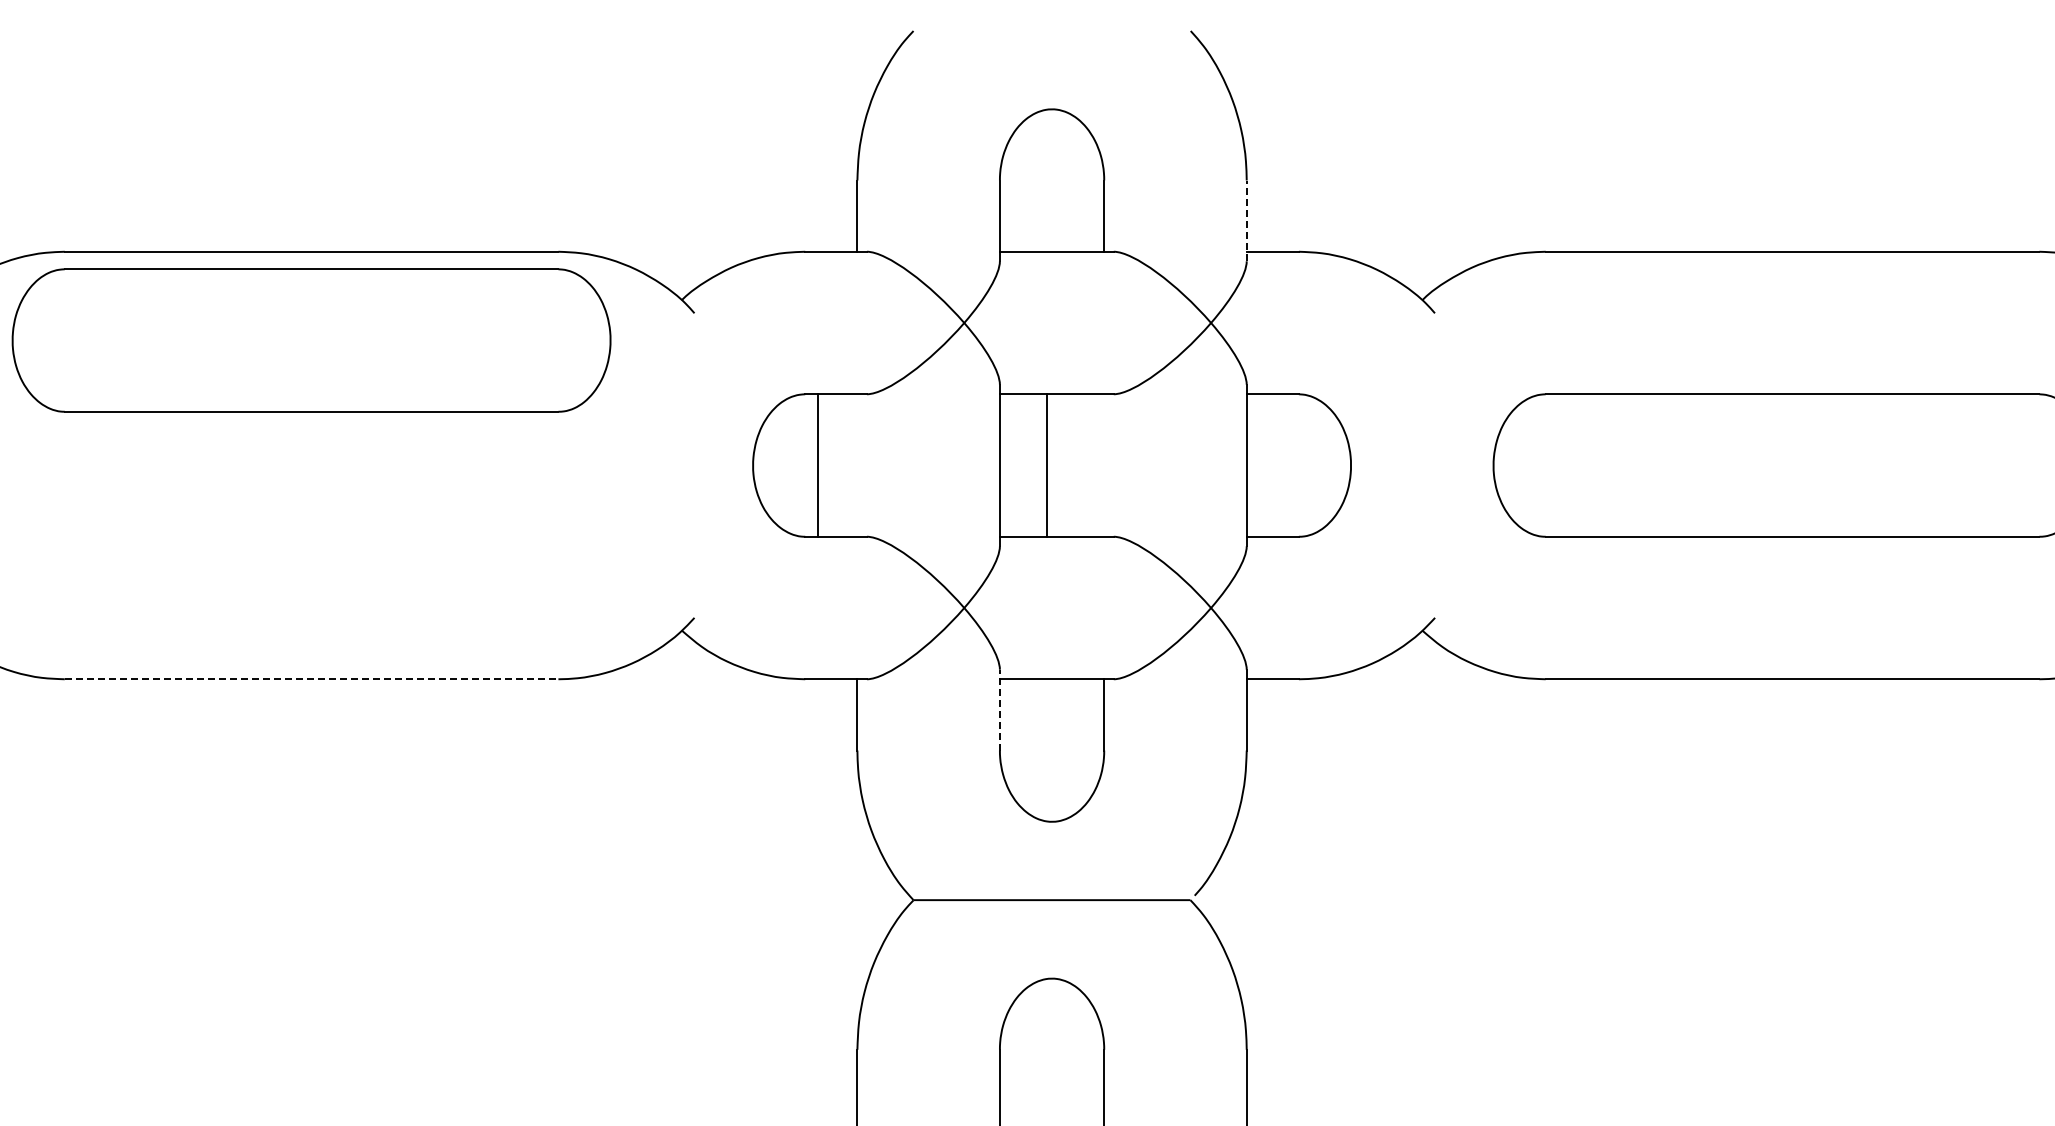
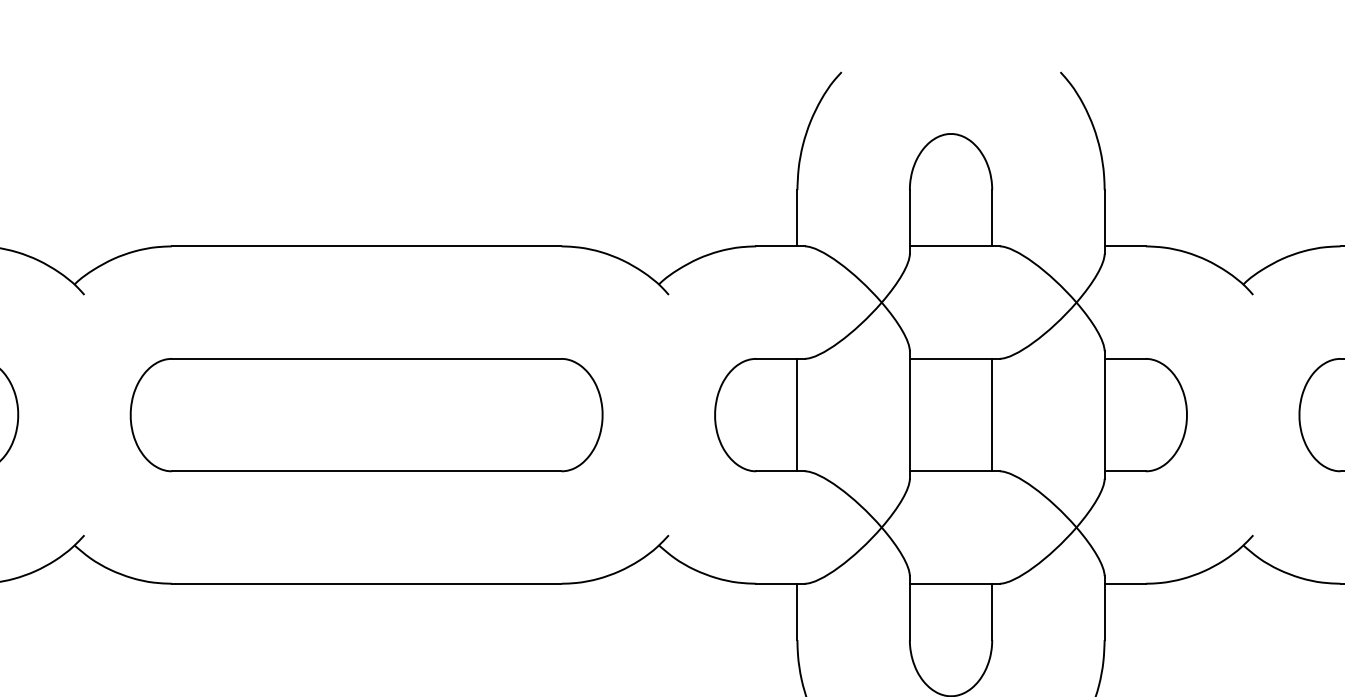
line: (1246, 220) -> (1104, 221), dashed -> solid
part: (311, 340) -> (366, 415), moved
line: (818, 465) -> (797, 415), moved
line: (1047, 465) -> (992, 415), moved
line: (311, 679) -> (366, 583), dashed -> solid
line: (999, 709) -> (909, 607), dashed -> solid

